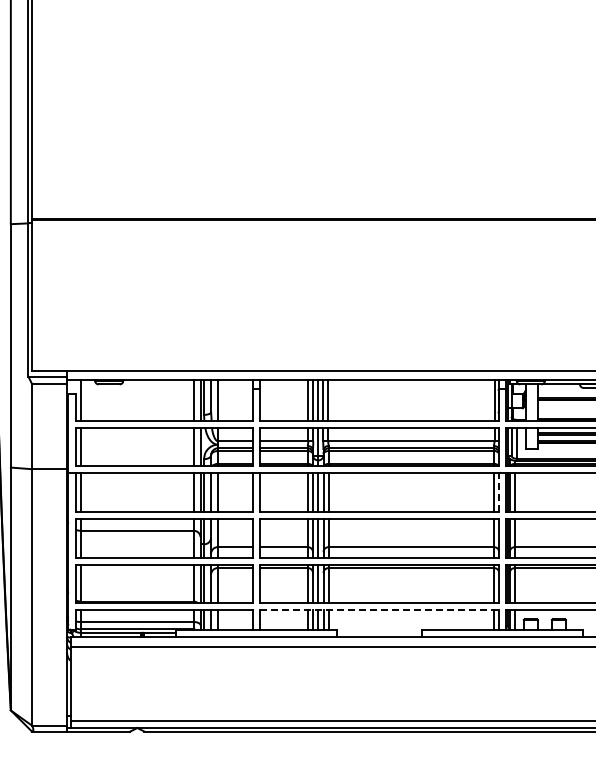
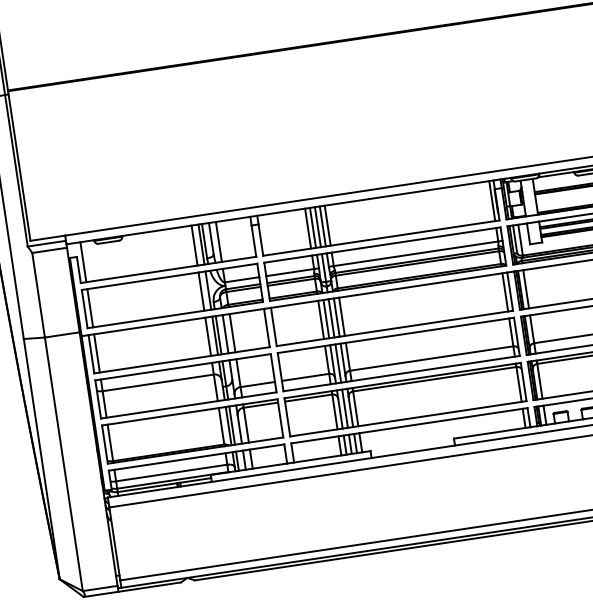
line: (498, 492) -> (509, 291), dashed -> solid
line: (379, 610) -> (409, 425), dashed -> solid

